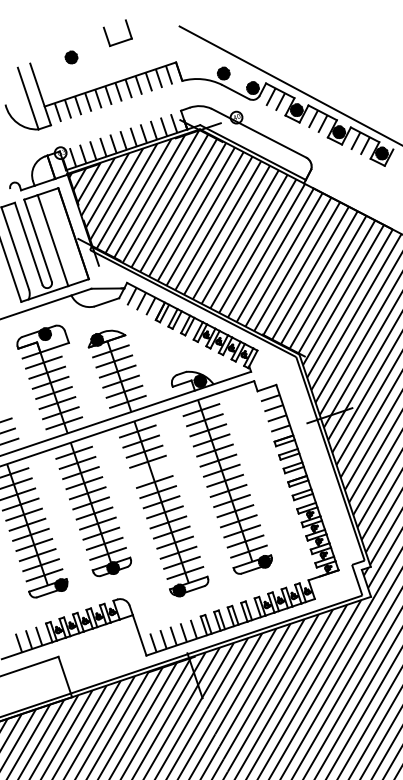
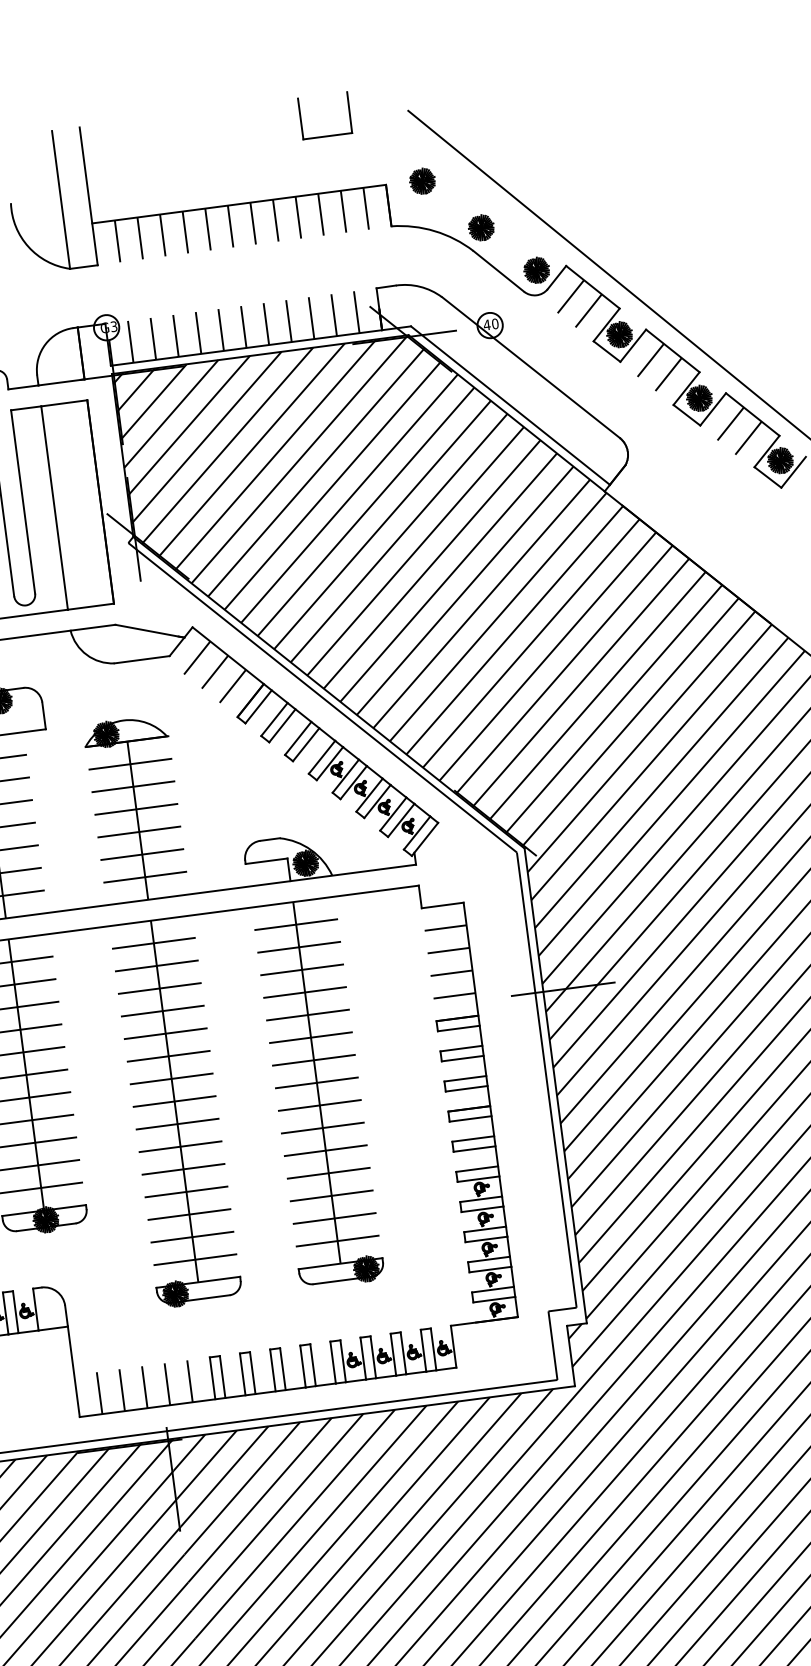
part: (119, 41) -> (325, 133), moved
part: (71, 57) -> (422, 181), moved
line: (151, 471) -> (166, 1032), added

